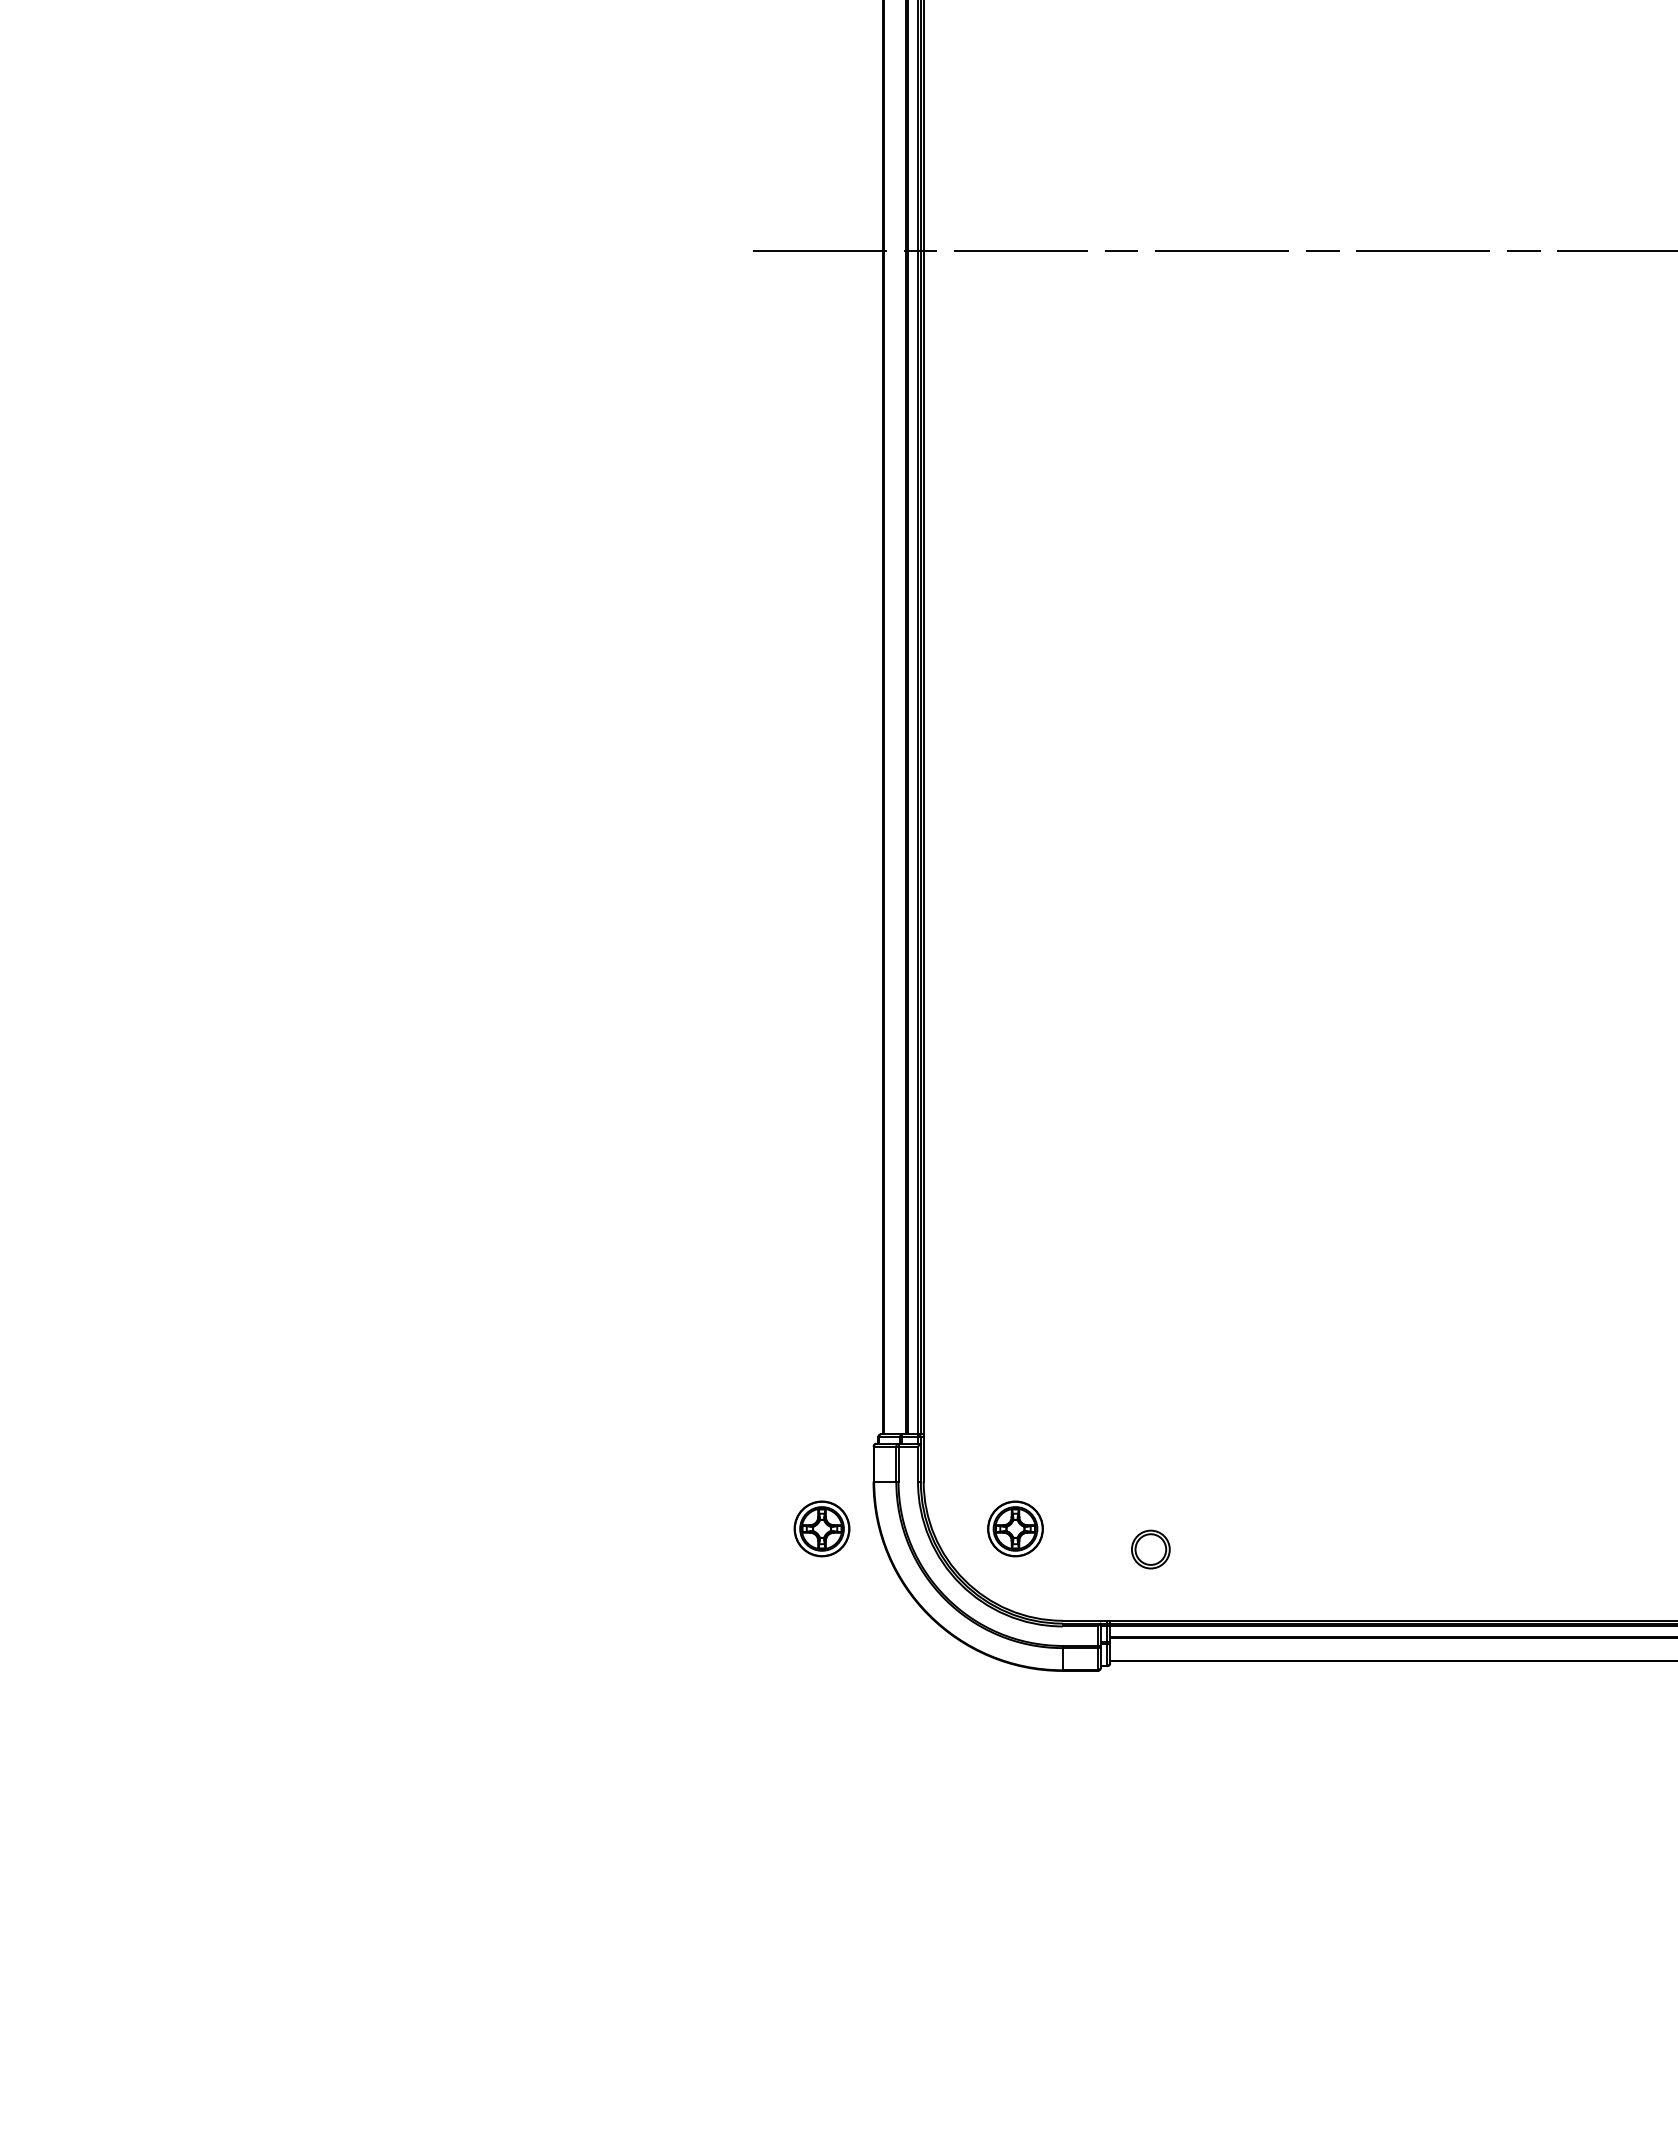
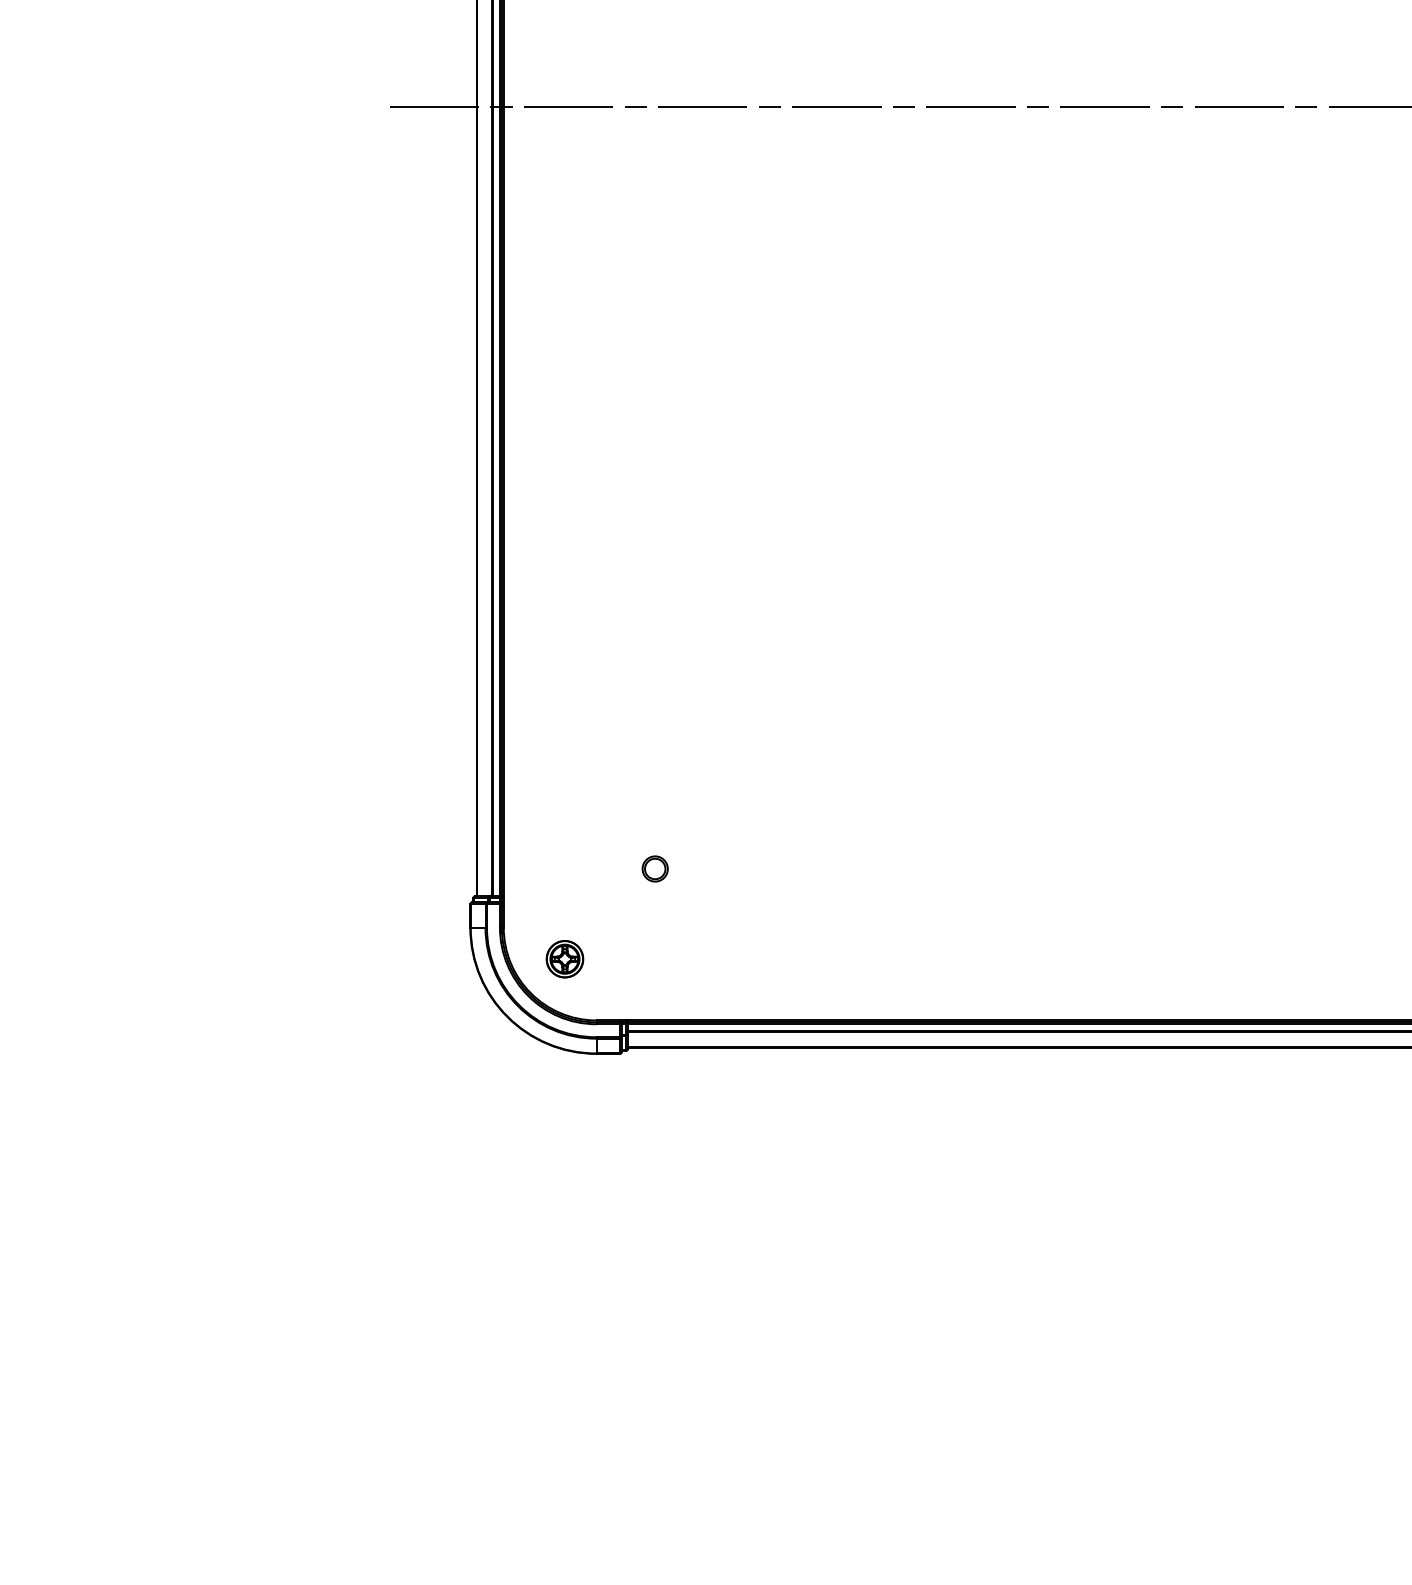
part: (821, 1529) -> (435, 959), removed
part: (1149, 1548) -> (654, 868), moved

